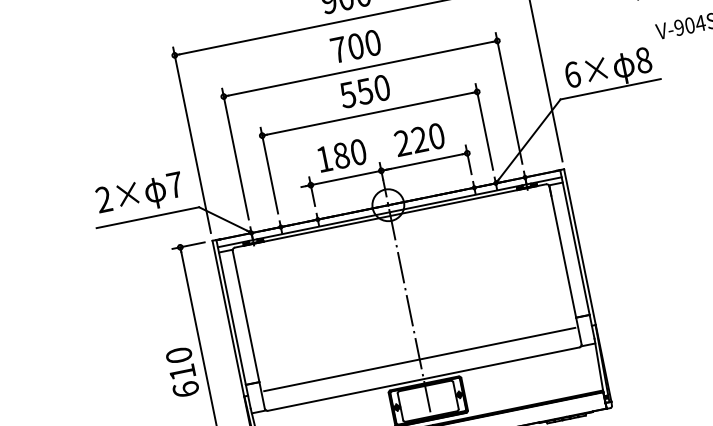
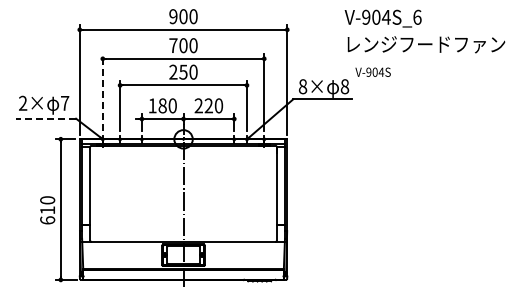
text: (571, 74) -> (302, 86), 6× -> 8×
text: (347, 93) -> (173, 71), 550 -> 250
line: (234, 153) -> (102, 92), solid -> dashed
line: (147, 217) -> (45, 118), solid -> dashed
line: (419, 359) -> (183, 230), removed

